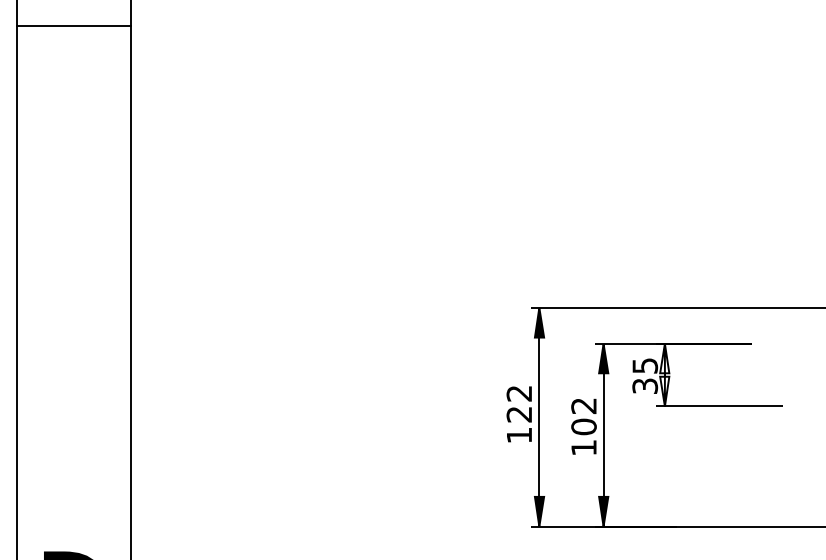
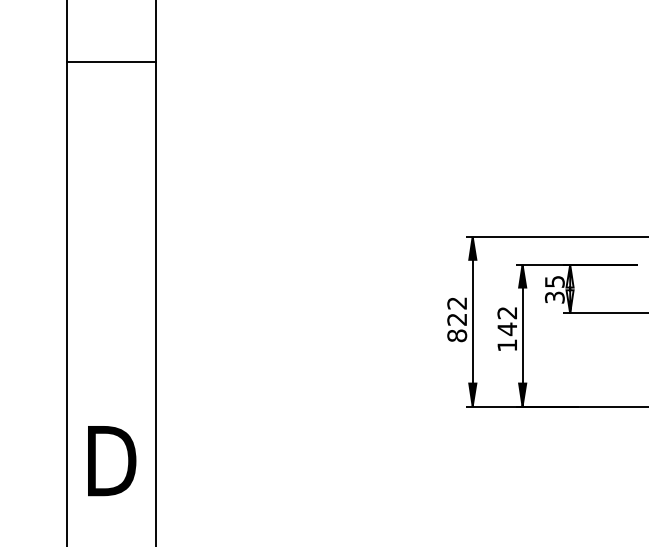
line: (74, 25) -> (111, 61), moved
text: (584, 427) -> (507, 329), 102 -> 142
text: (519, 435) -> (457, 335), 122 -> 822

